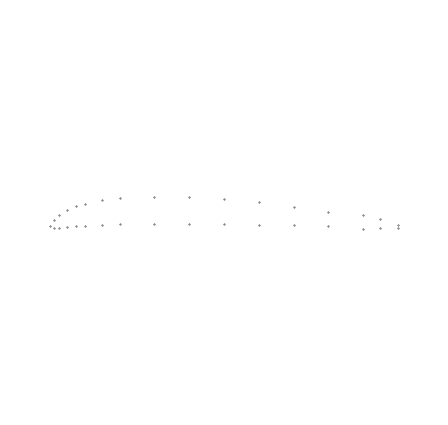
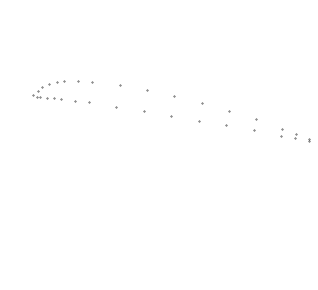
part: (363, 222) -> (281, 132), size x0.62
part: (381, 224) -> (295, 136), size x0.62

